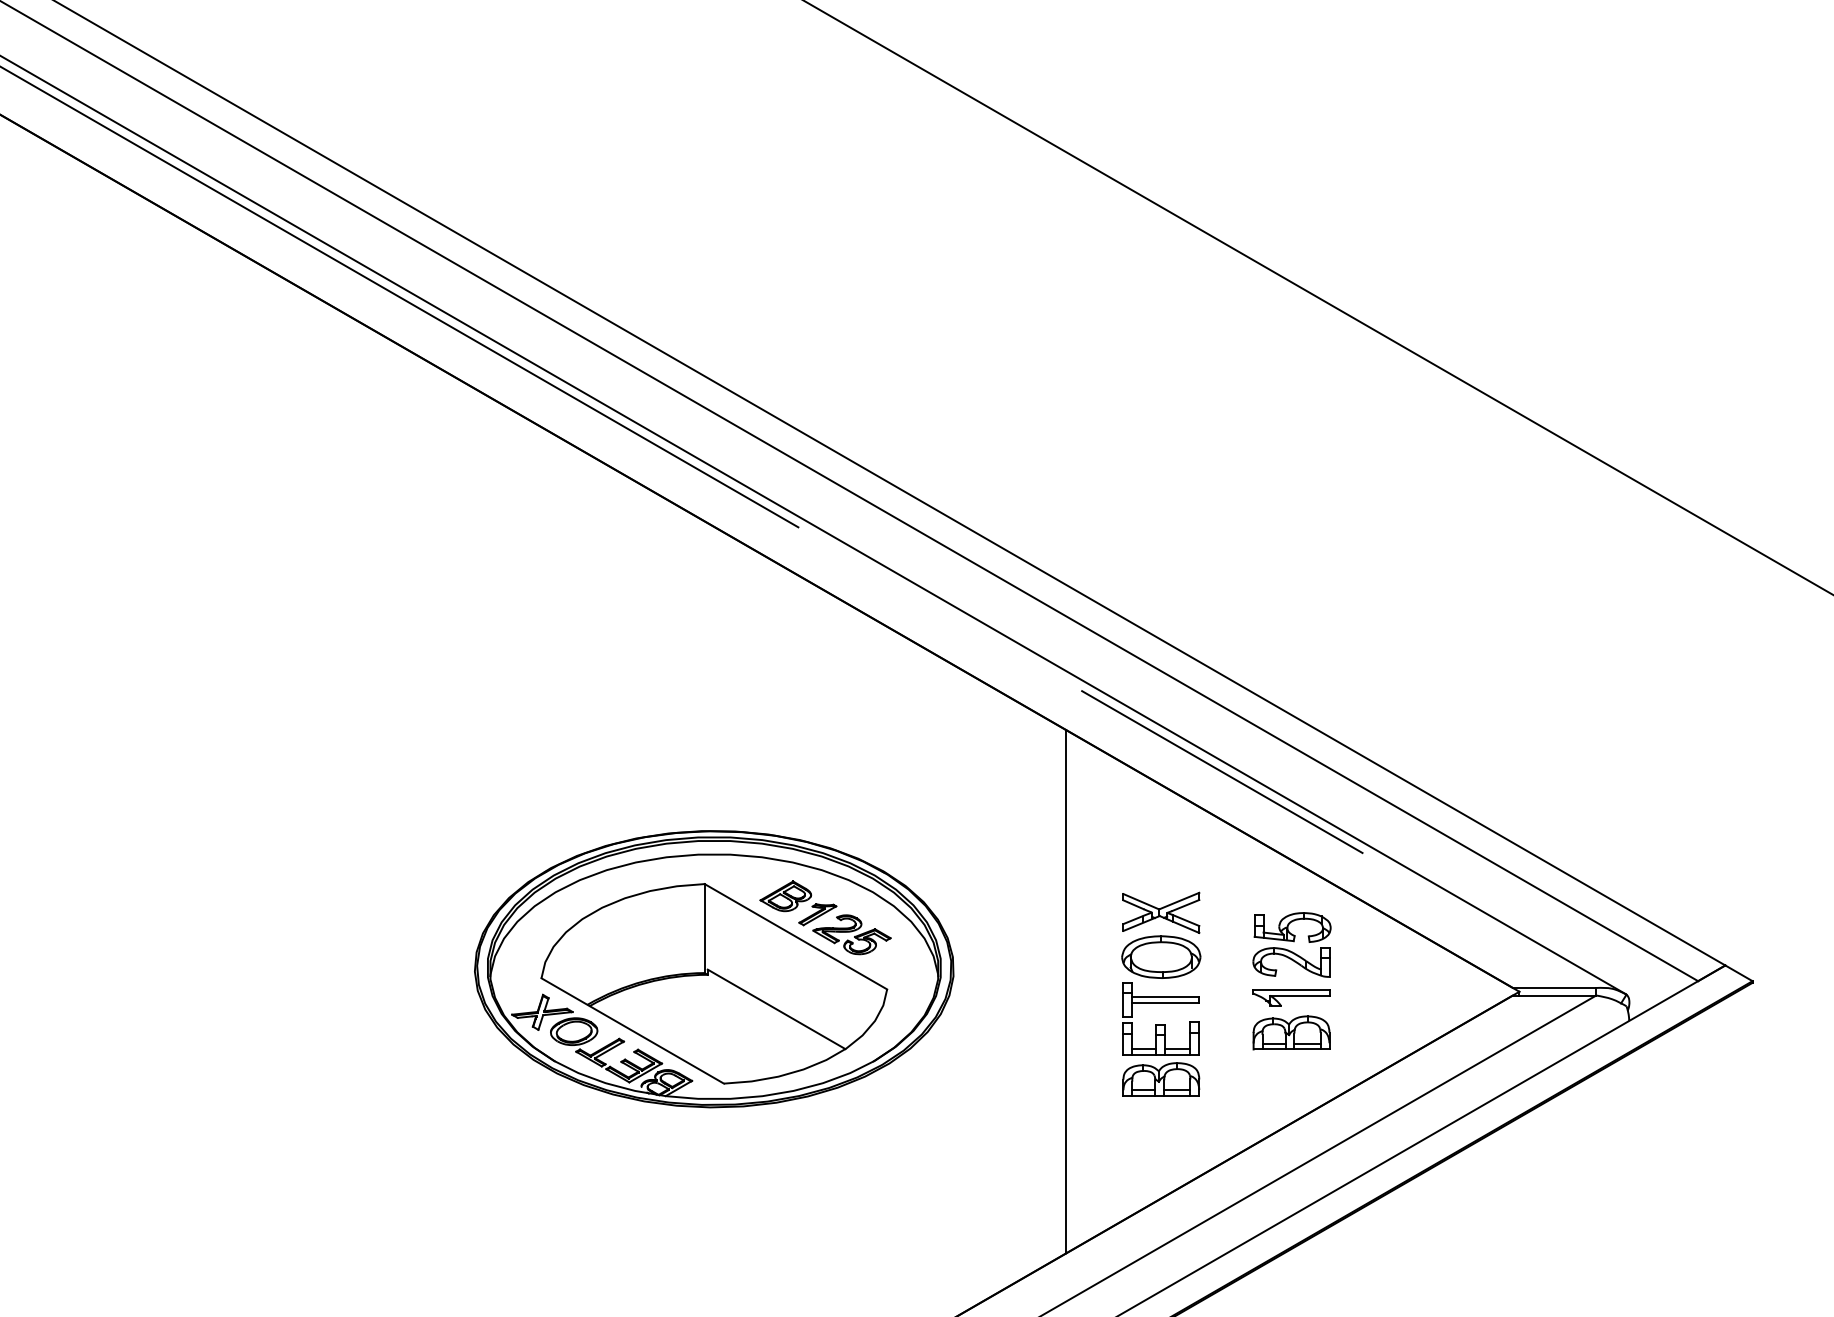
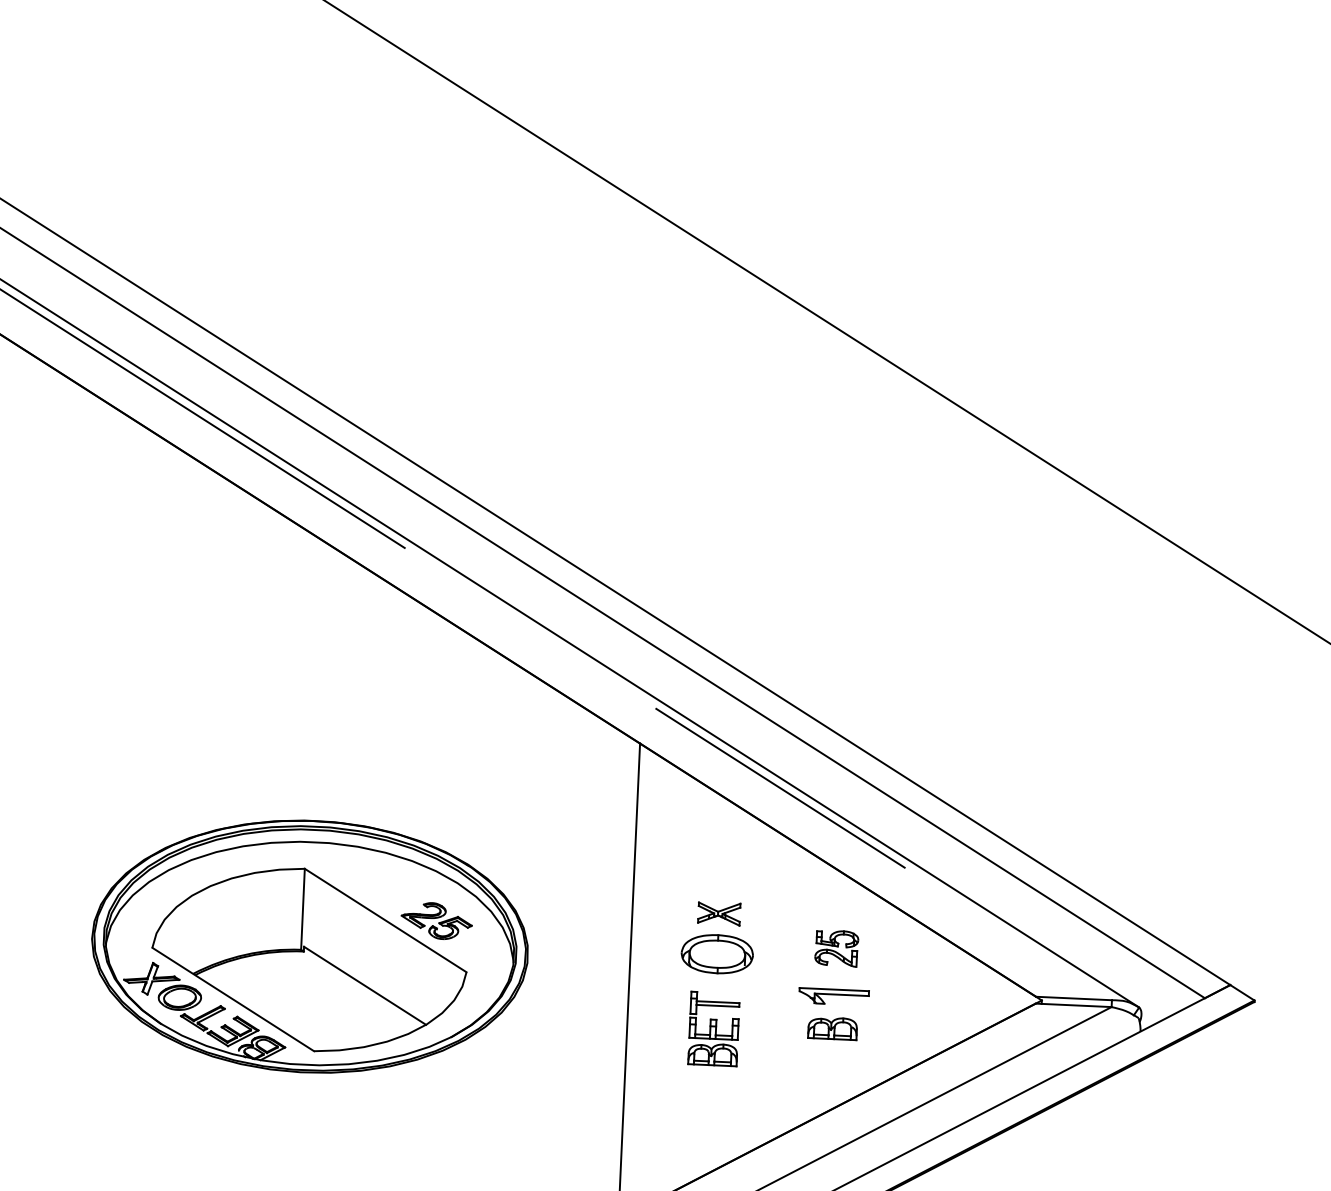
part: (798, 903) -> (389, 890), removed
part: (1161, 912) -> (719, 913), size x0.6
part: (1291, 944) -> (836, 948), size x0.6
part: (1291, 1032) -> (832, 1028), size x0.7
part: (1161, 1039) -> (714, 1029), size x0.7

